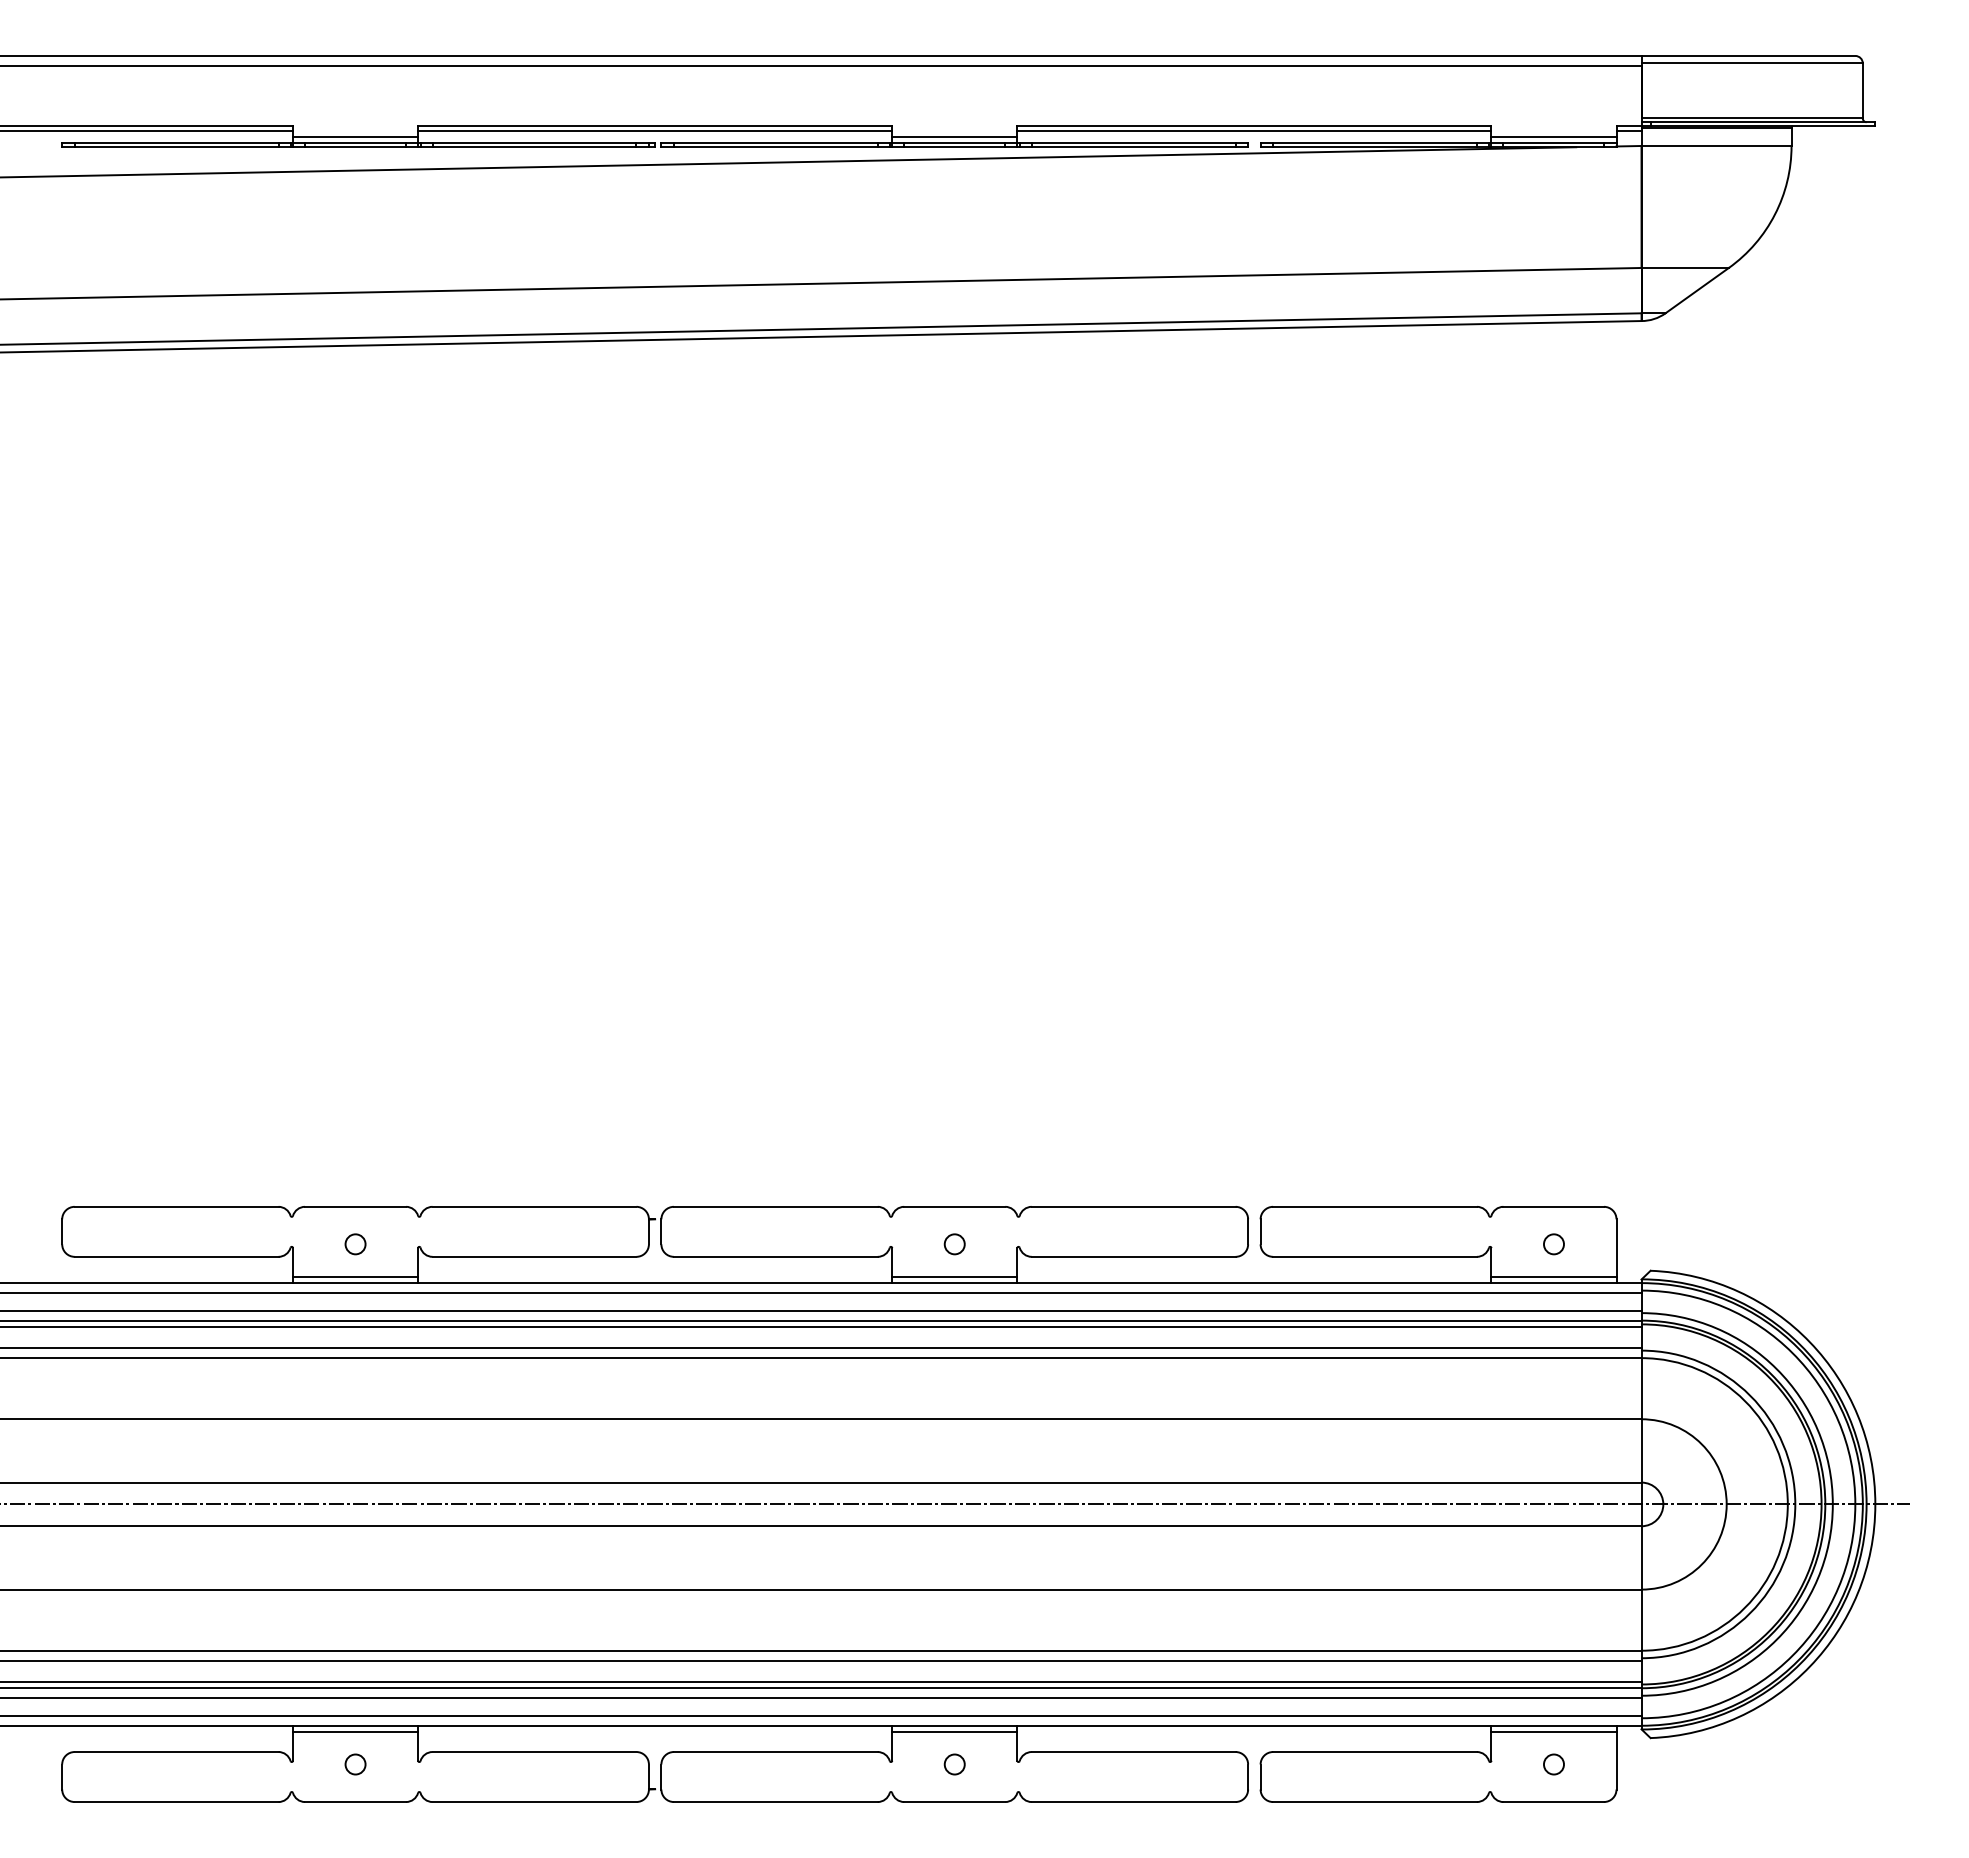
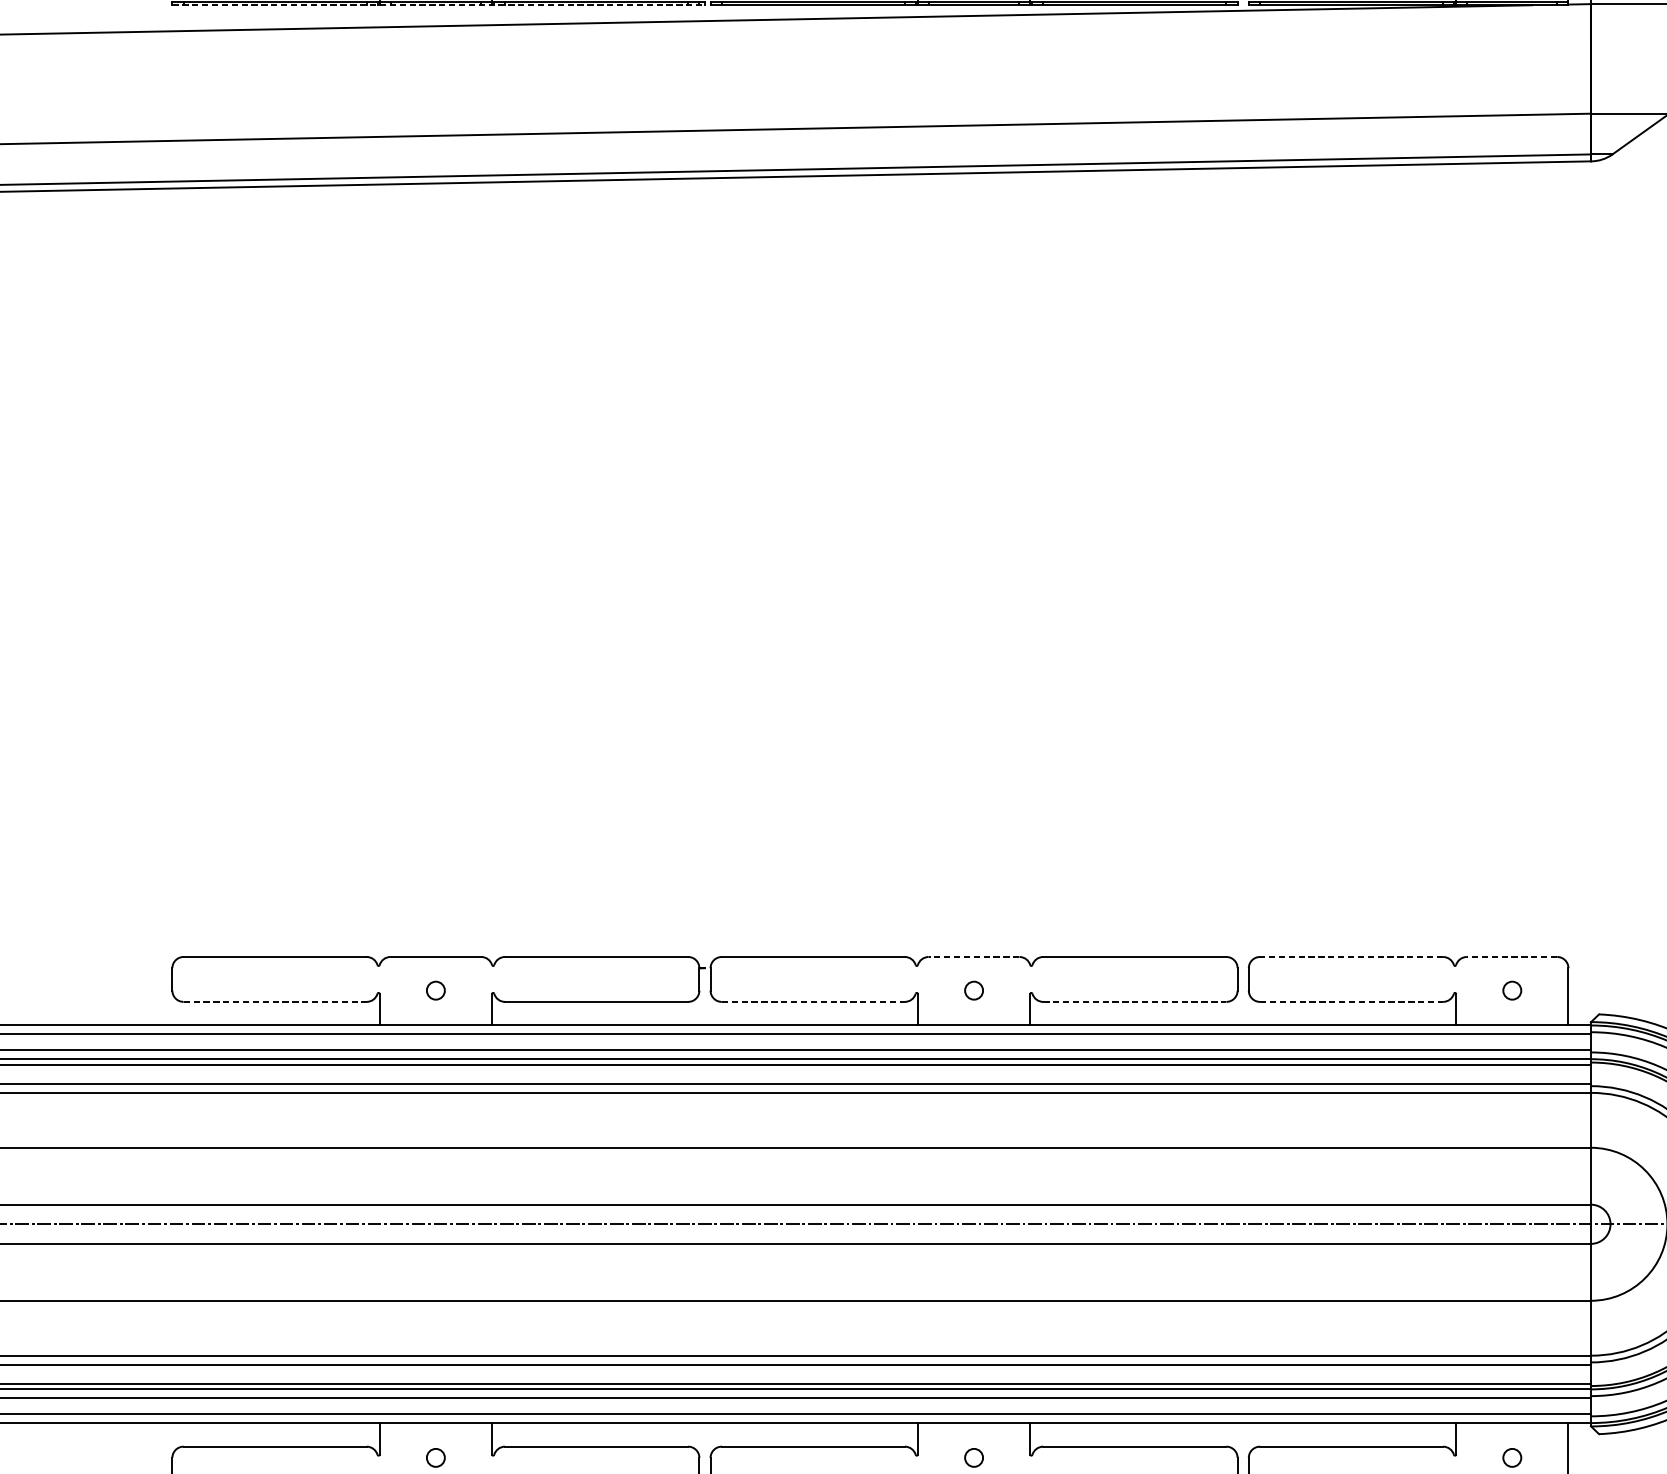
line: (359, 147) -> (439, 5), solid -> dashed
line: (954, 1206) -> (973, 956), solid -> dashed
line: (1375, 1206) -> (1351, 956), solid -> dashed
line: (1553, 1206) -> (1511, 956), solid -> dashed
line: (176, 1256) -> (275, 1001), solid -> dashed
line: (775, 1256) -> (813, 1001), solid -> dashed
line: (1133, 1256) -> (1134, 1001), solid -> dashed
line: (1375, 1256) -> (1351, 1001), solid -> dashed
line: (355, 1276) -> (435, 1019), removed
line: (954, 1276) -> (973, 1019), removed
line: (1553, 1276) -> (1511, 1019), removed
line: (355, 1732) -> (435, 1429), removed
line: (954, 1732) -> (973, 1429), removed
line: (1553, 1732) -> (1511, 1429), removed

